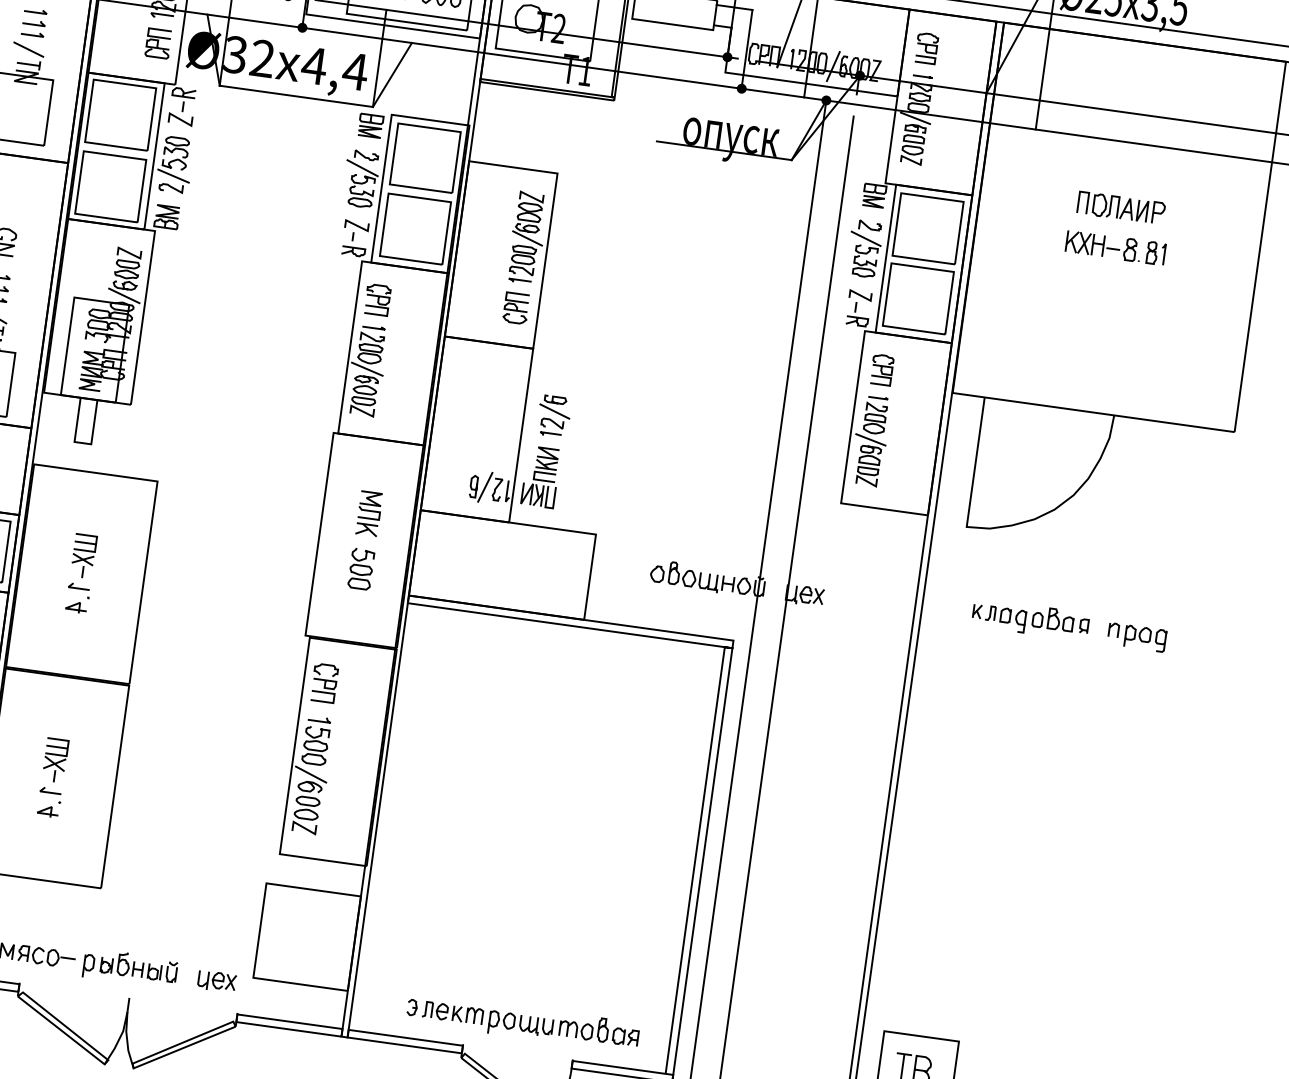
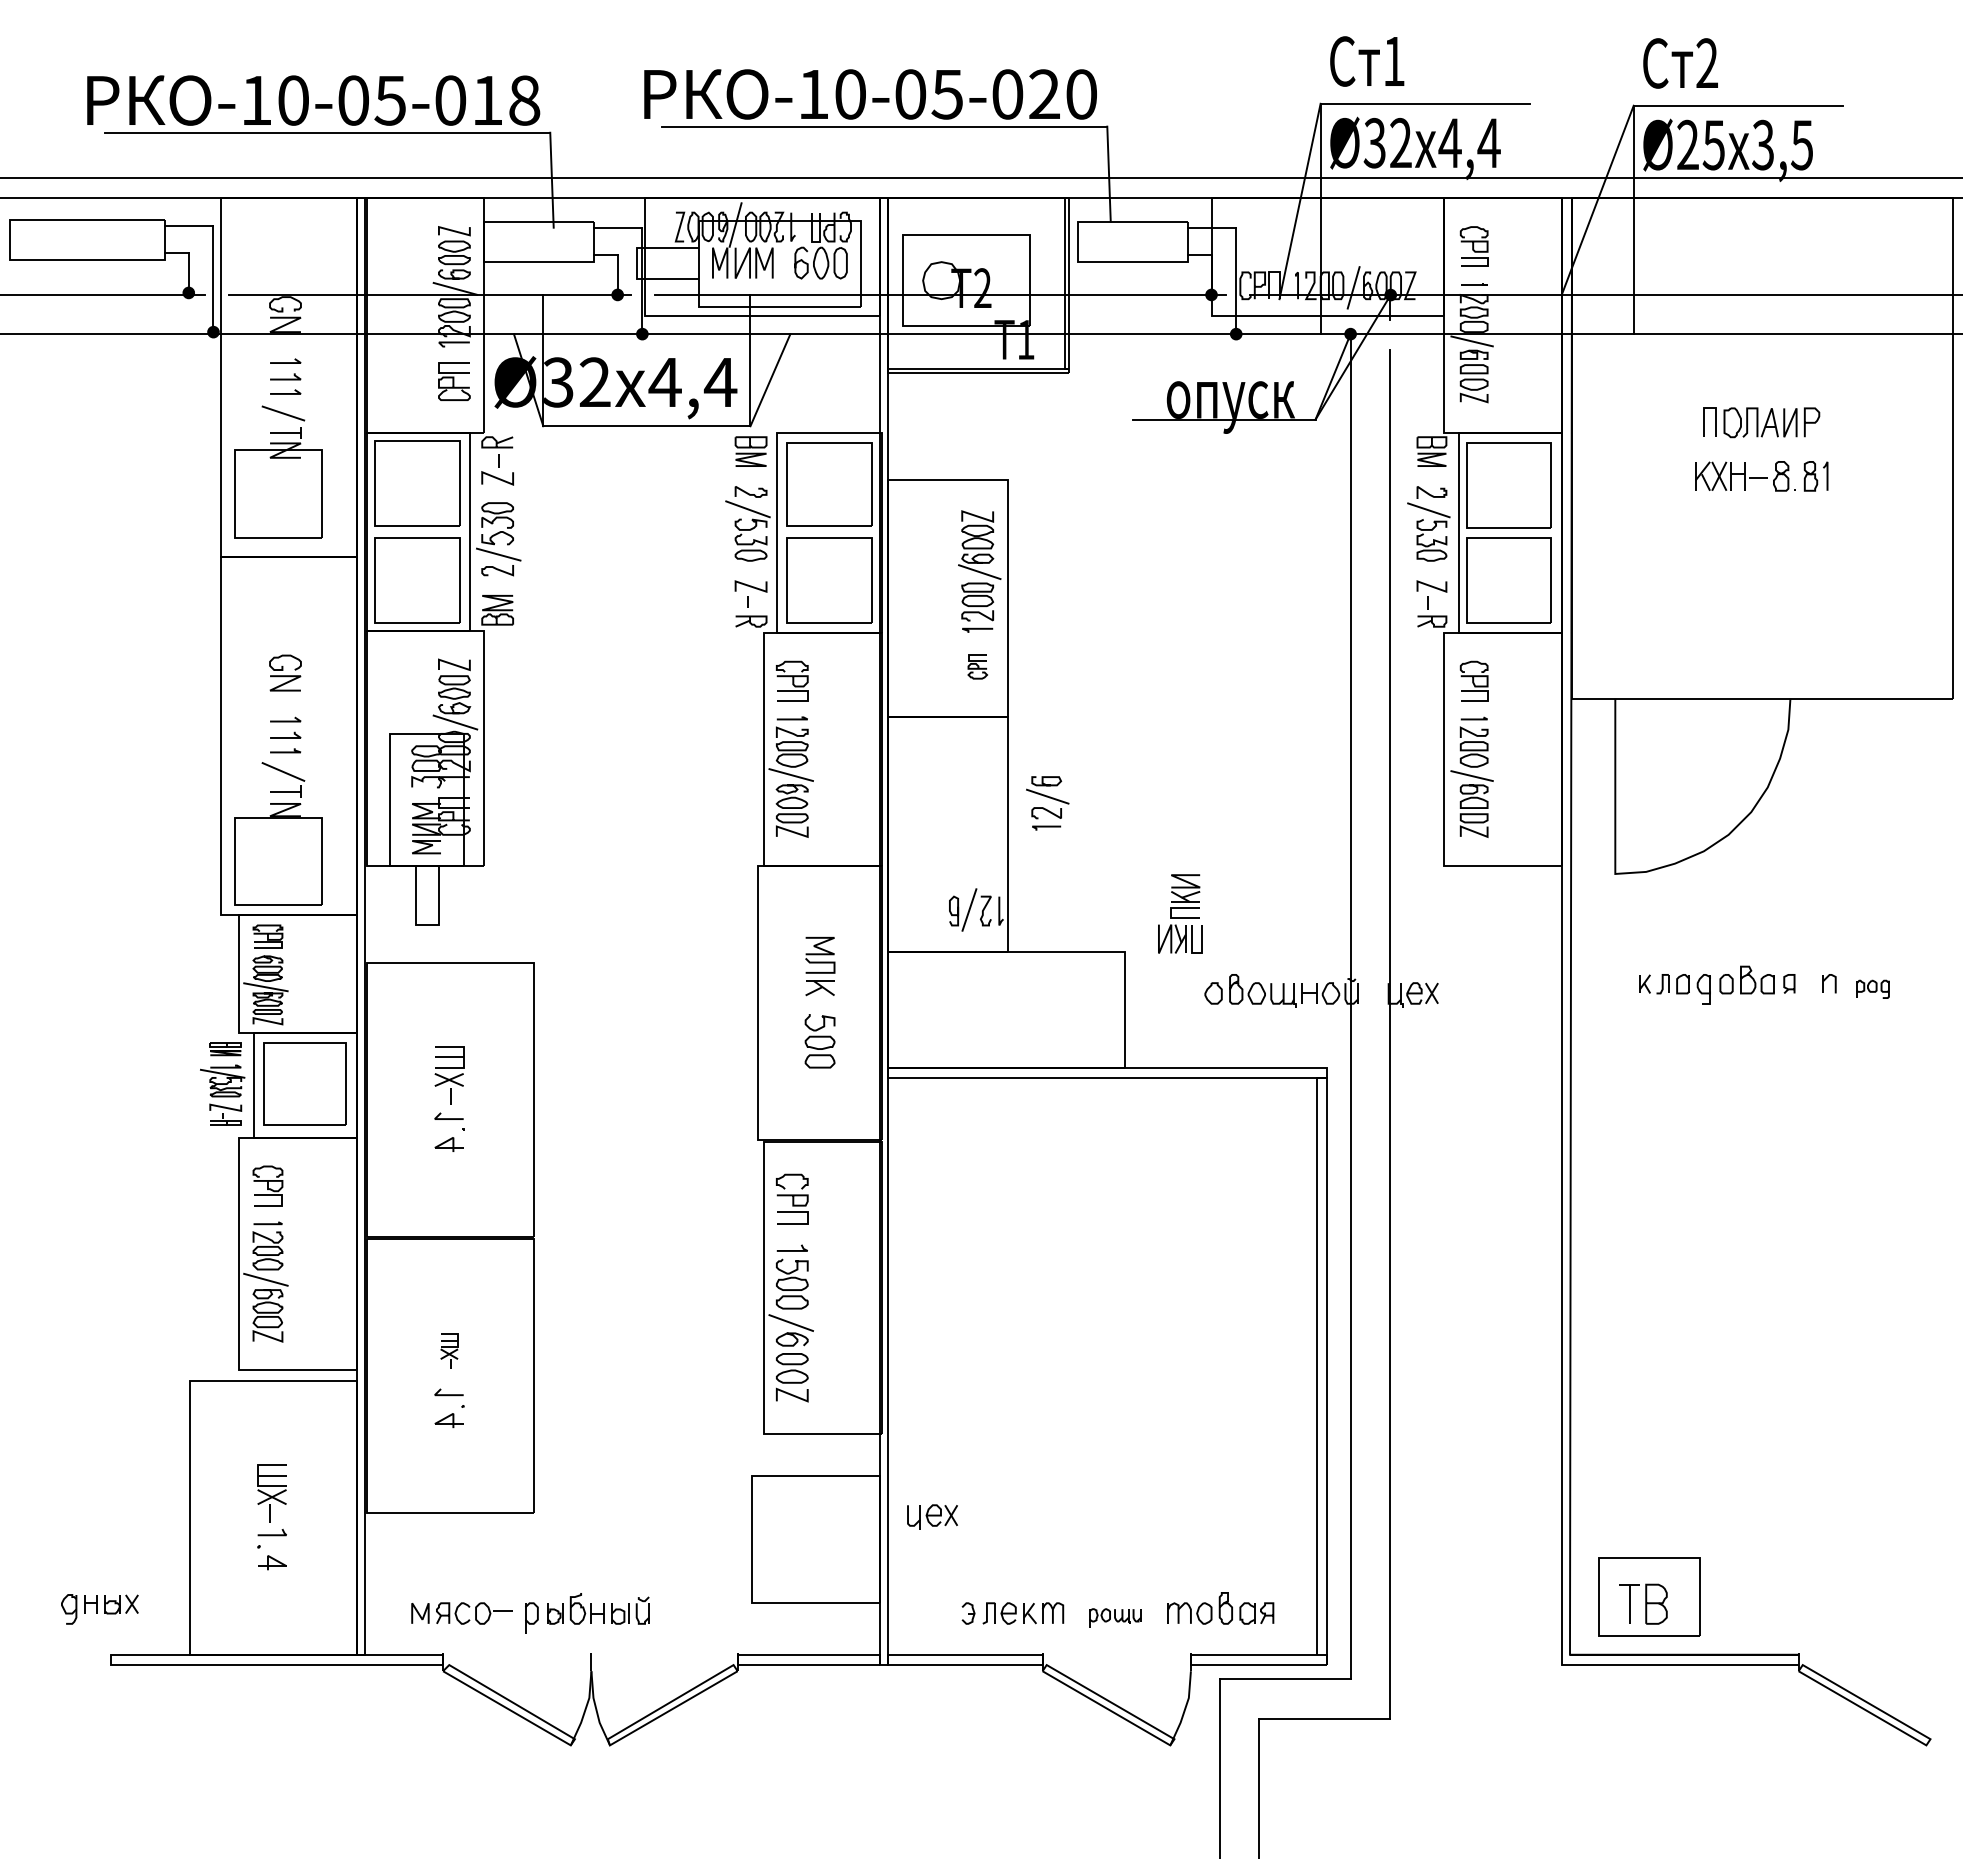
part: (516, 308) -> (977, 666), size x0.6
part: (541, 476) -> (1180, 913), moved
part: (1145, 638) -> (1872, 989), size x0.6
part: (55, 760) -> (449, 1351), size x0.6
part: (216, 981) -> (932, 1516), moved
part: (520, 1025) -> (1115, 1617), size x0.6

